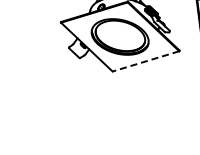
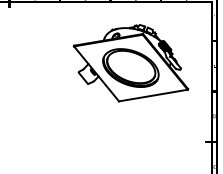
line: (146, 61) -> (153, 95), dashed -> solid

